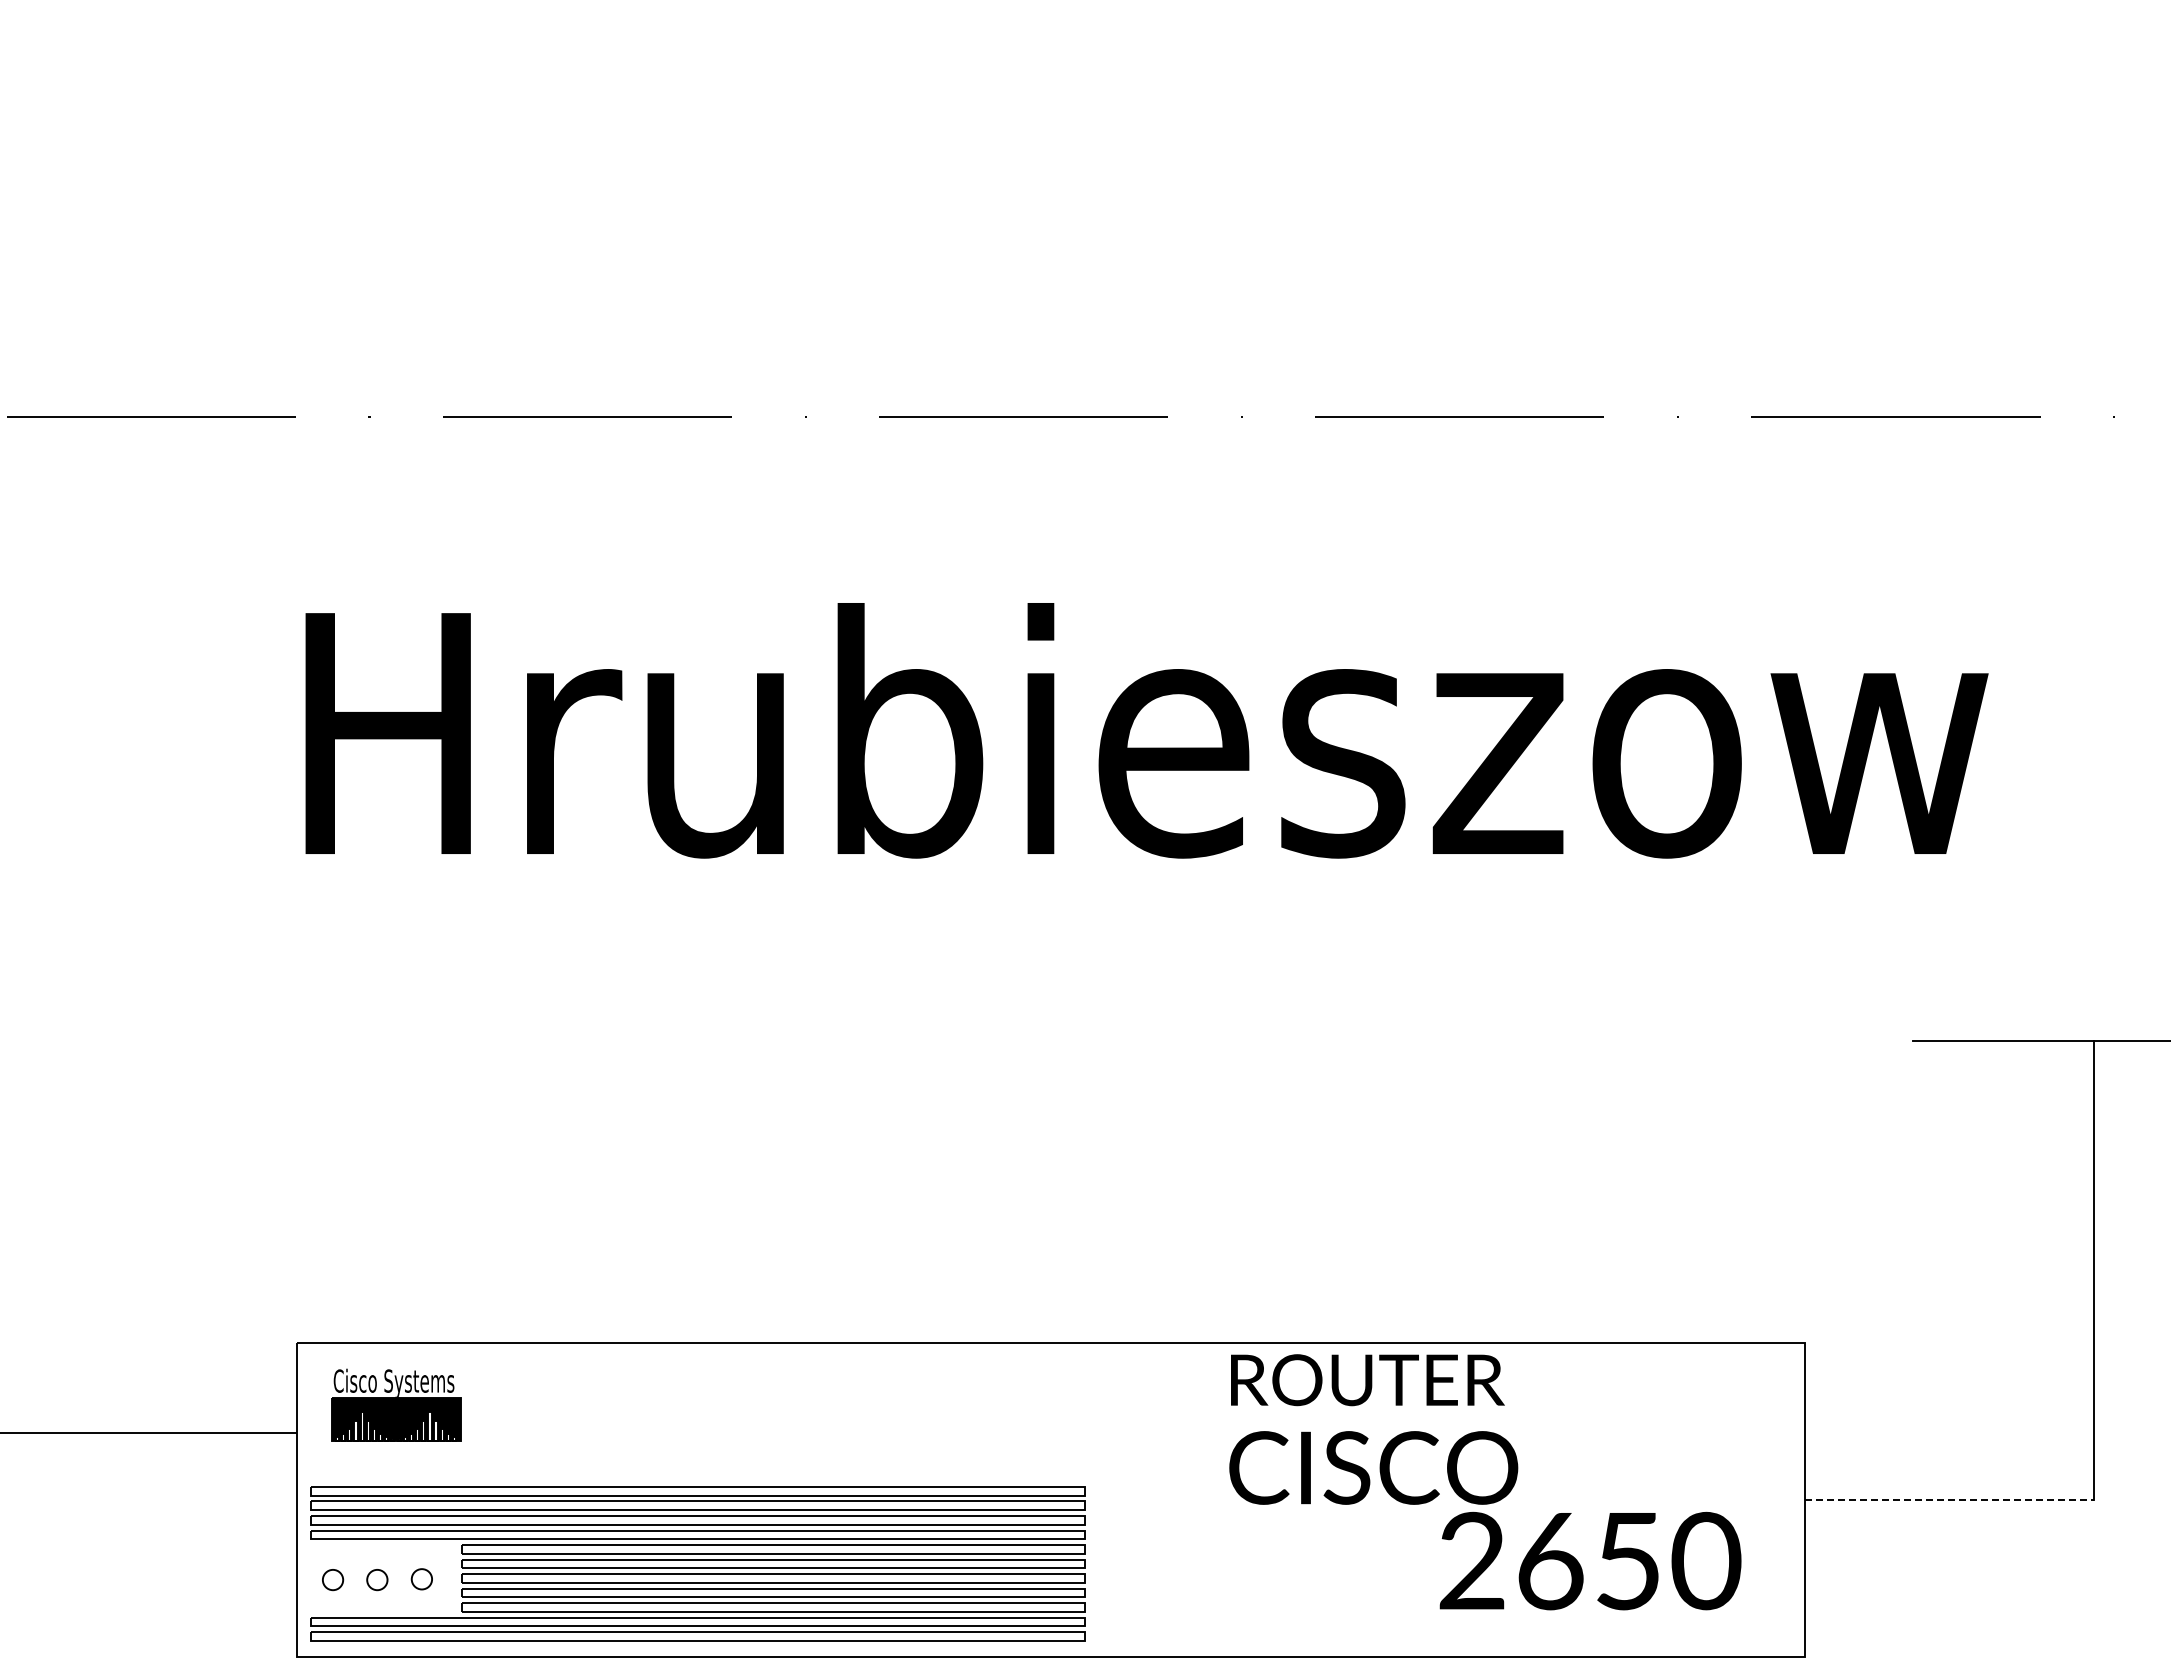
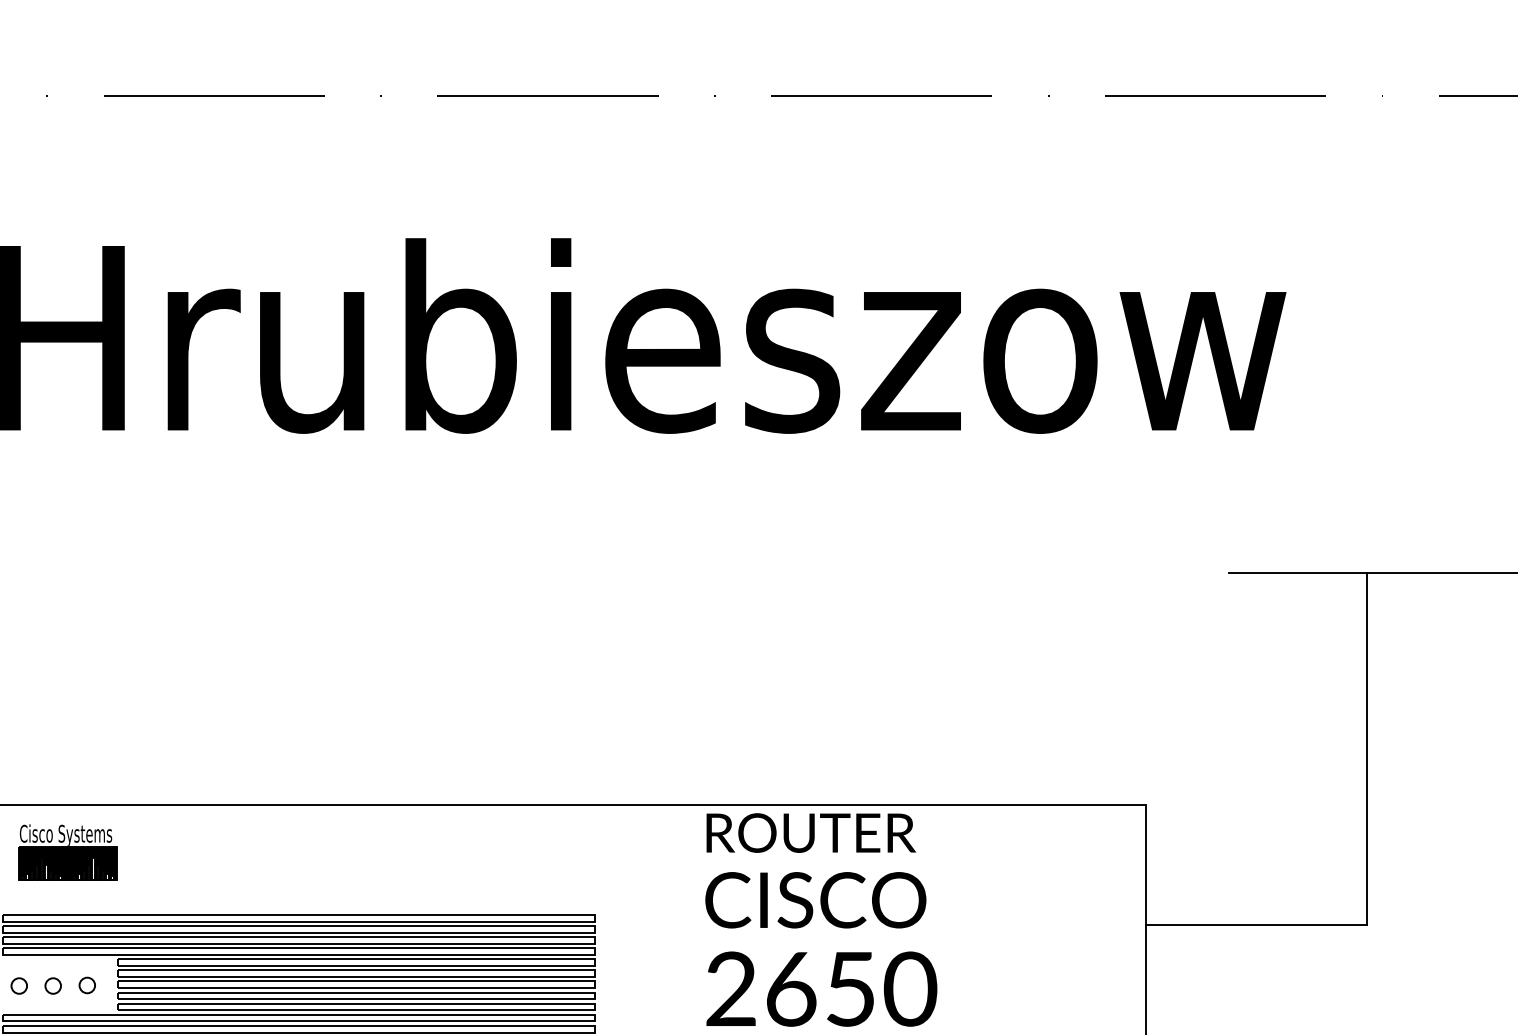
line: (1949, 1500) -> (1256, 925), dashed -> solid
text: (1590, 1560) -> (821, 988), moved

